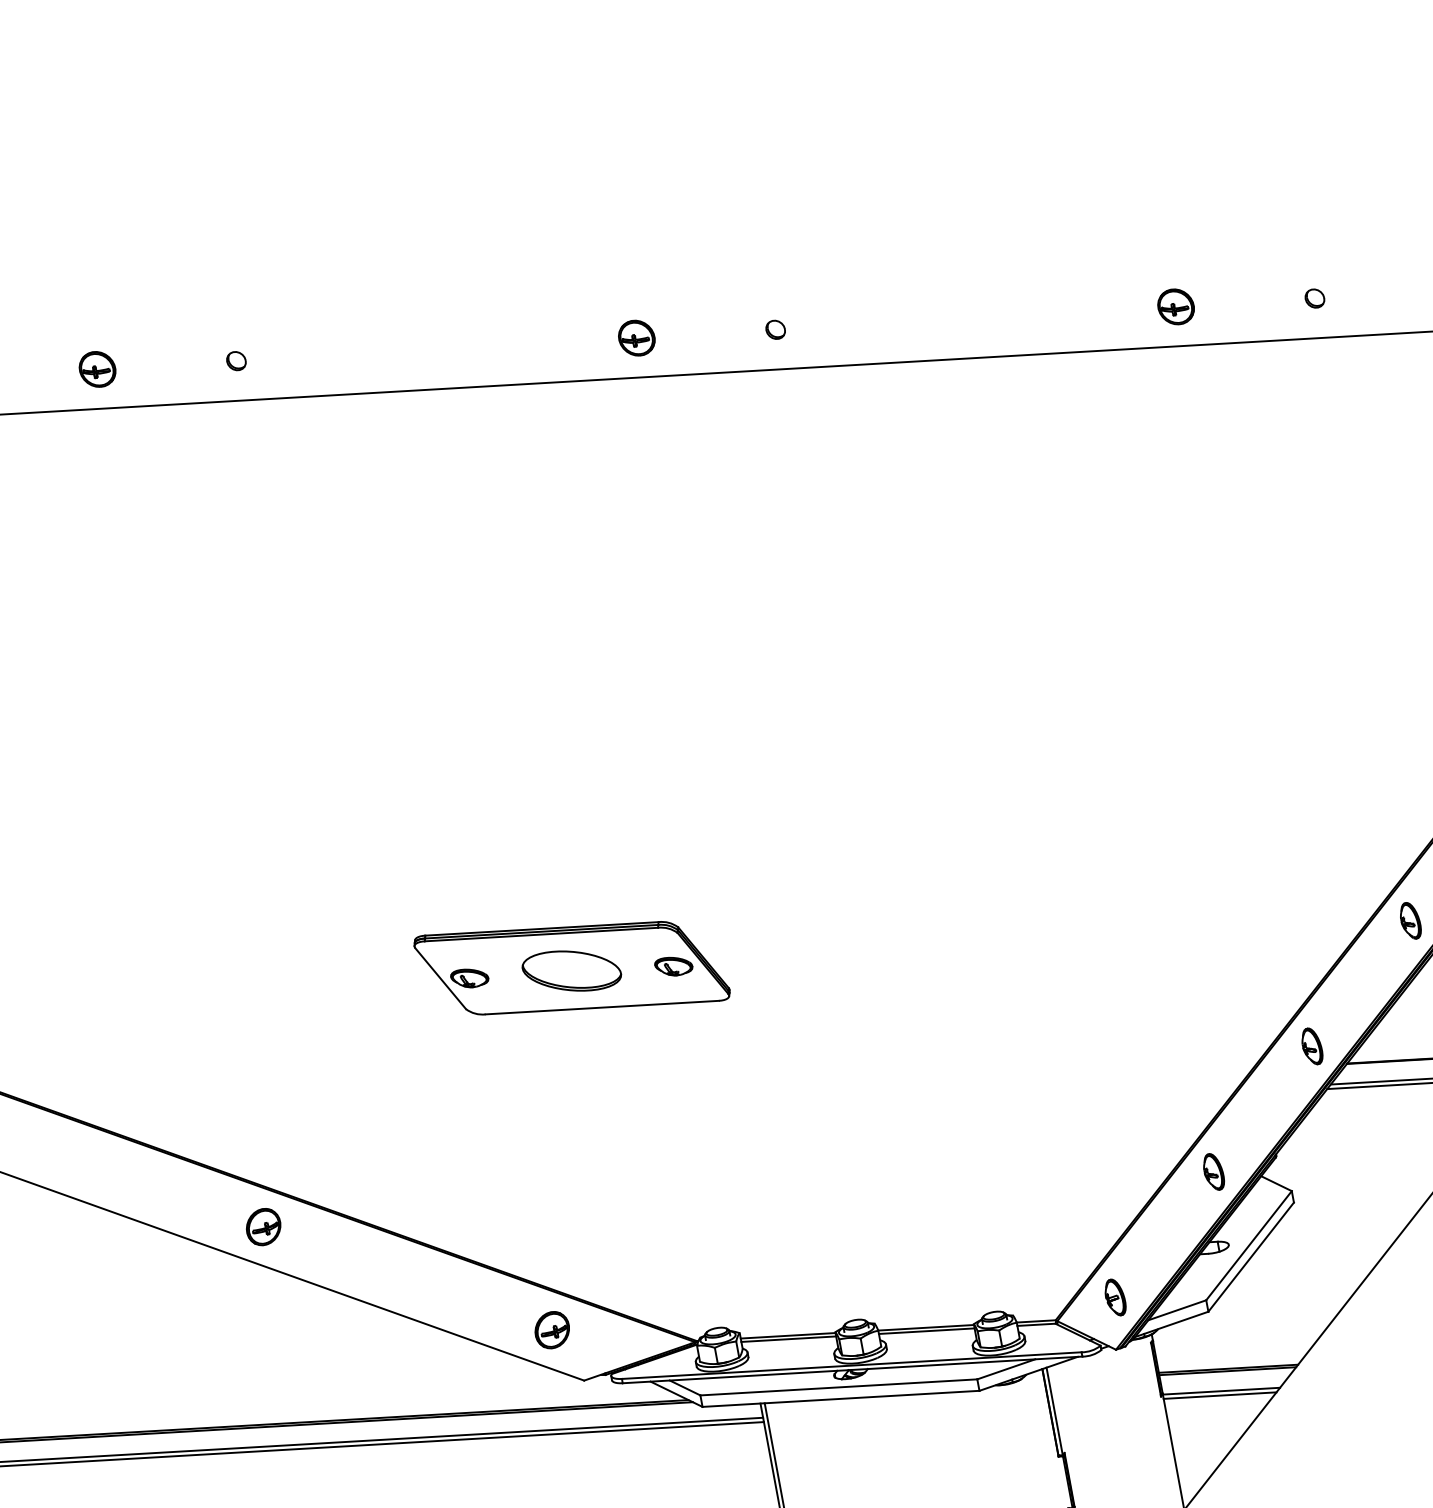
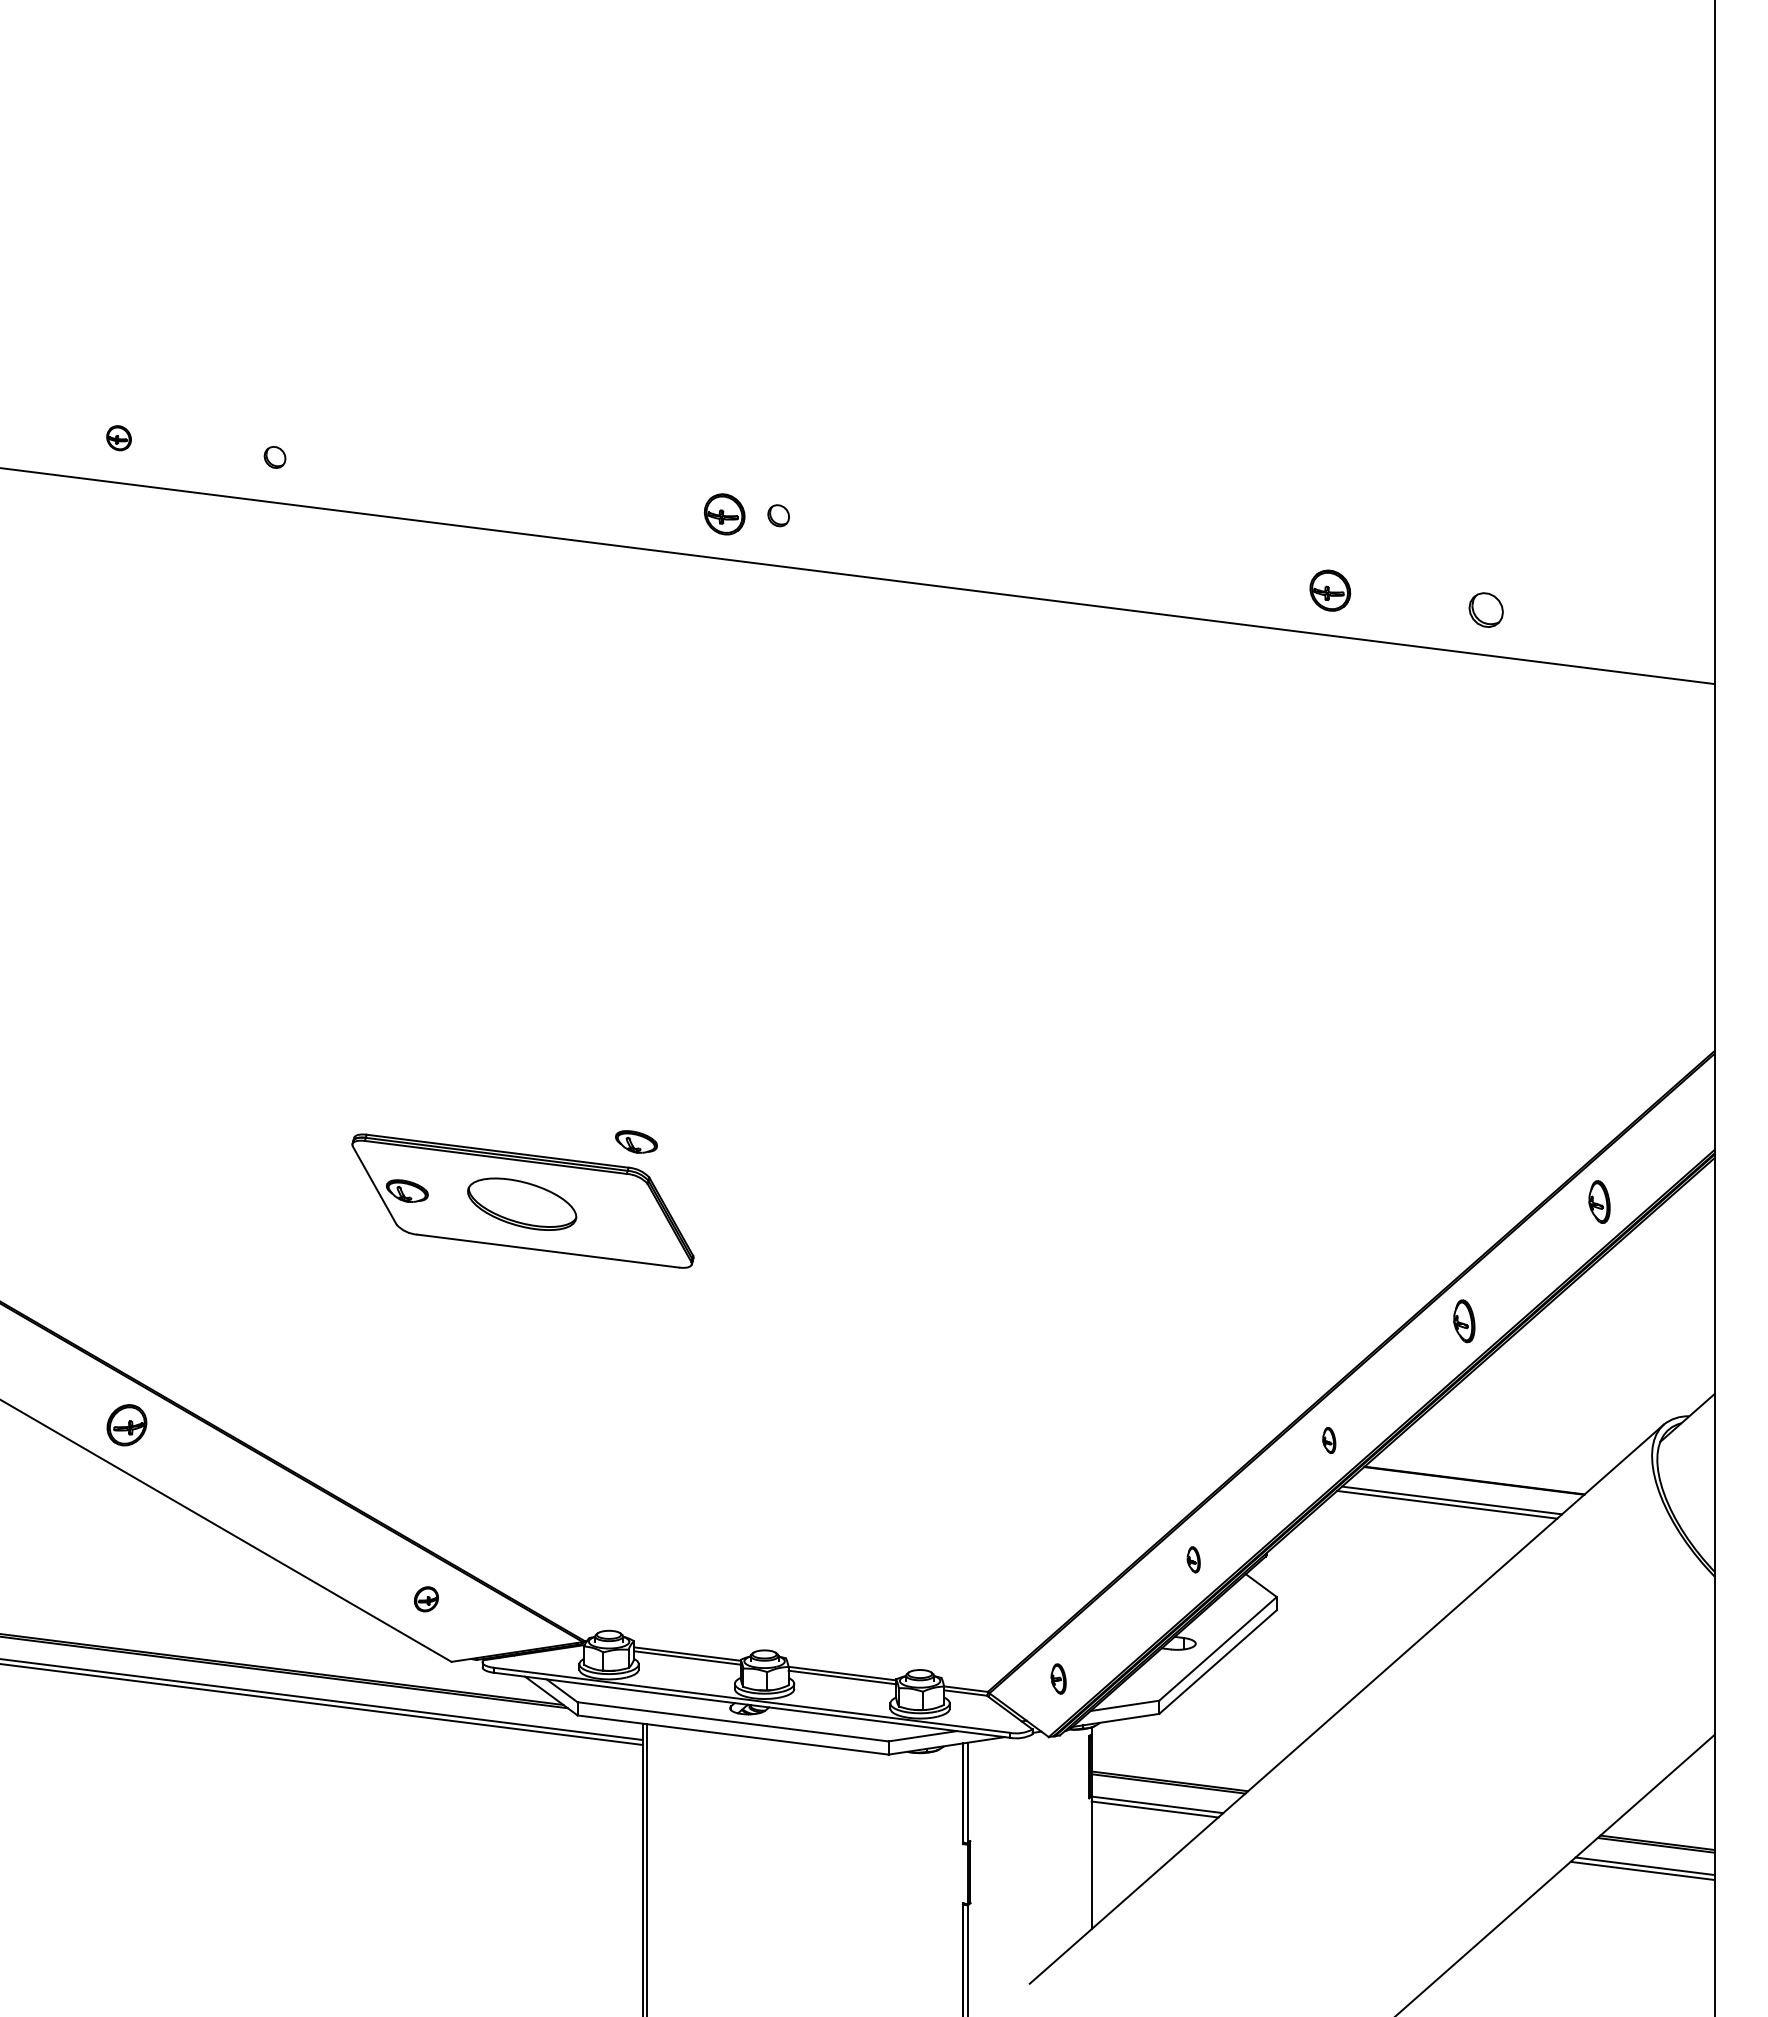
part: (1315, 298) -> (1486, 609), size x1.6
part: (775, 329) -> (778, 515), moved
part: (97, 369) -> (118, 438), size x0.6
part: (673, 965) -> (636, 1141), moved
part: (1312, 1046) -> (1329, 1440), size x0.6
part: (1213, 1171) -> (1193, 1559), size x0.6
part: (1115, 1297) -> (1058, 1678), size x0.7
part: (552, 1330) -> (426, 1599), size x0.6

